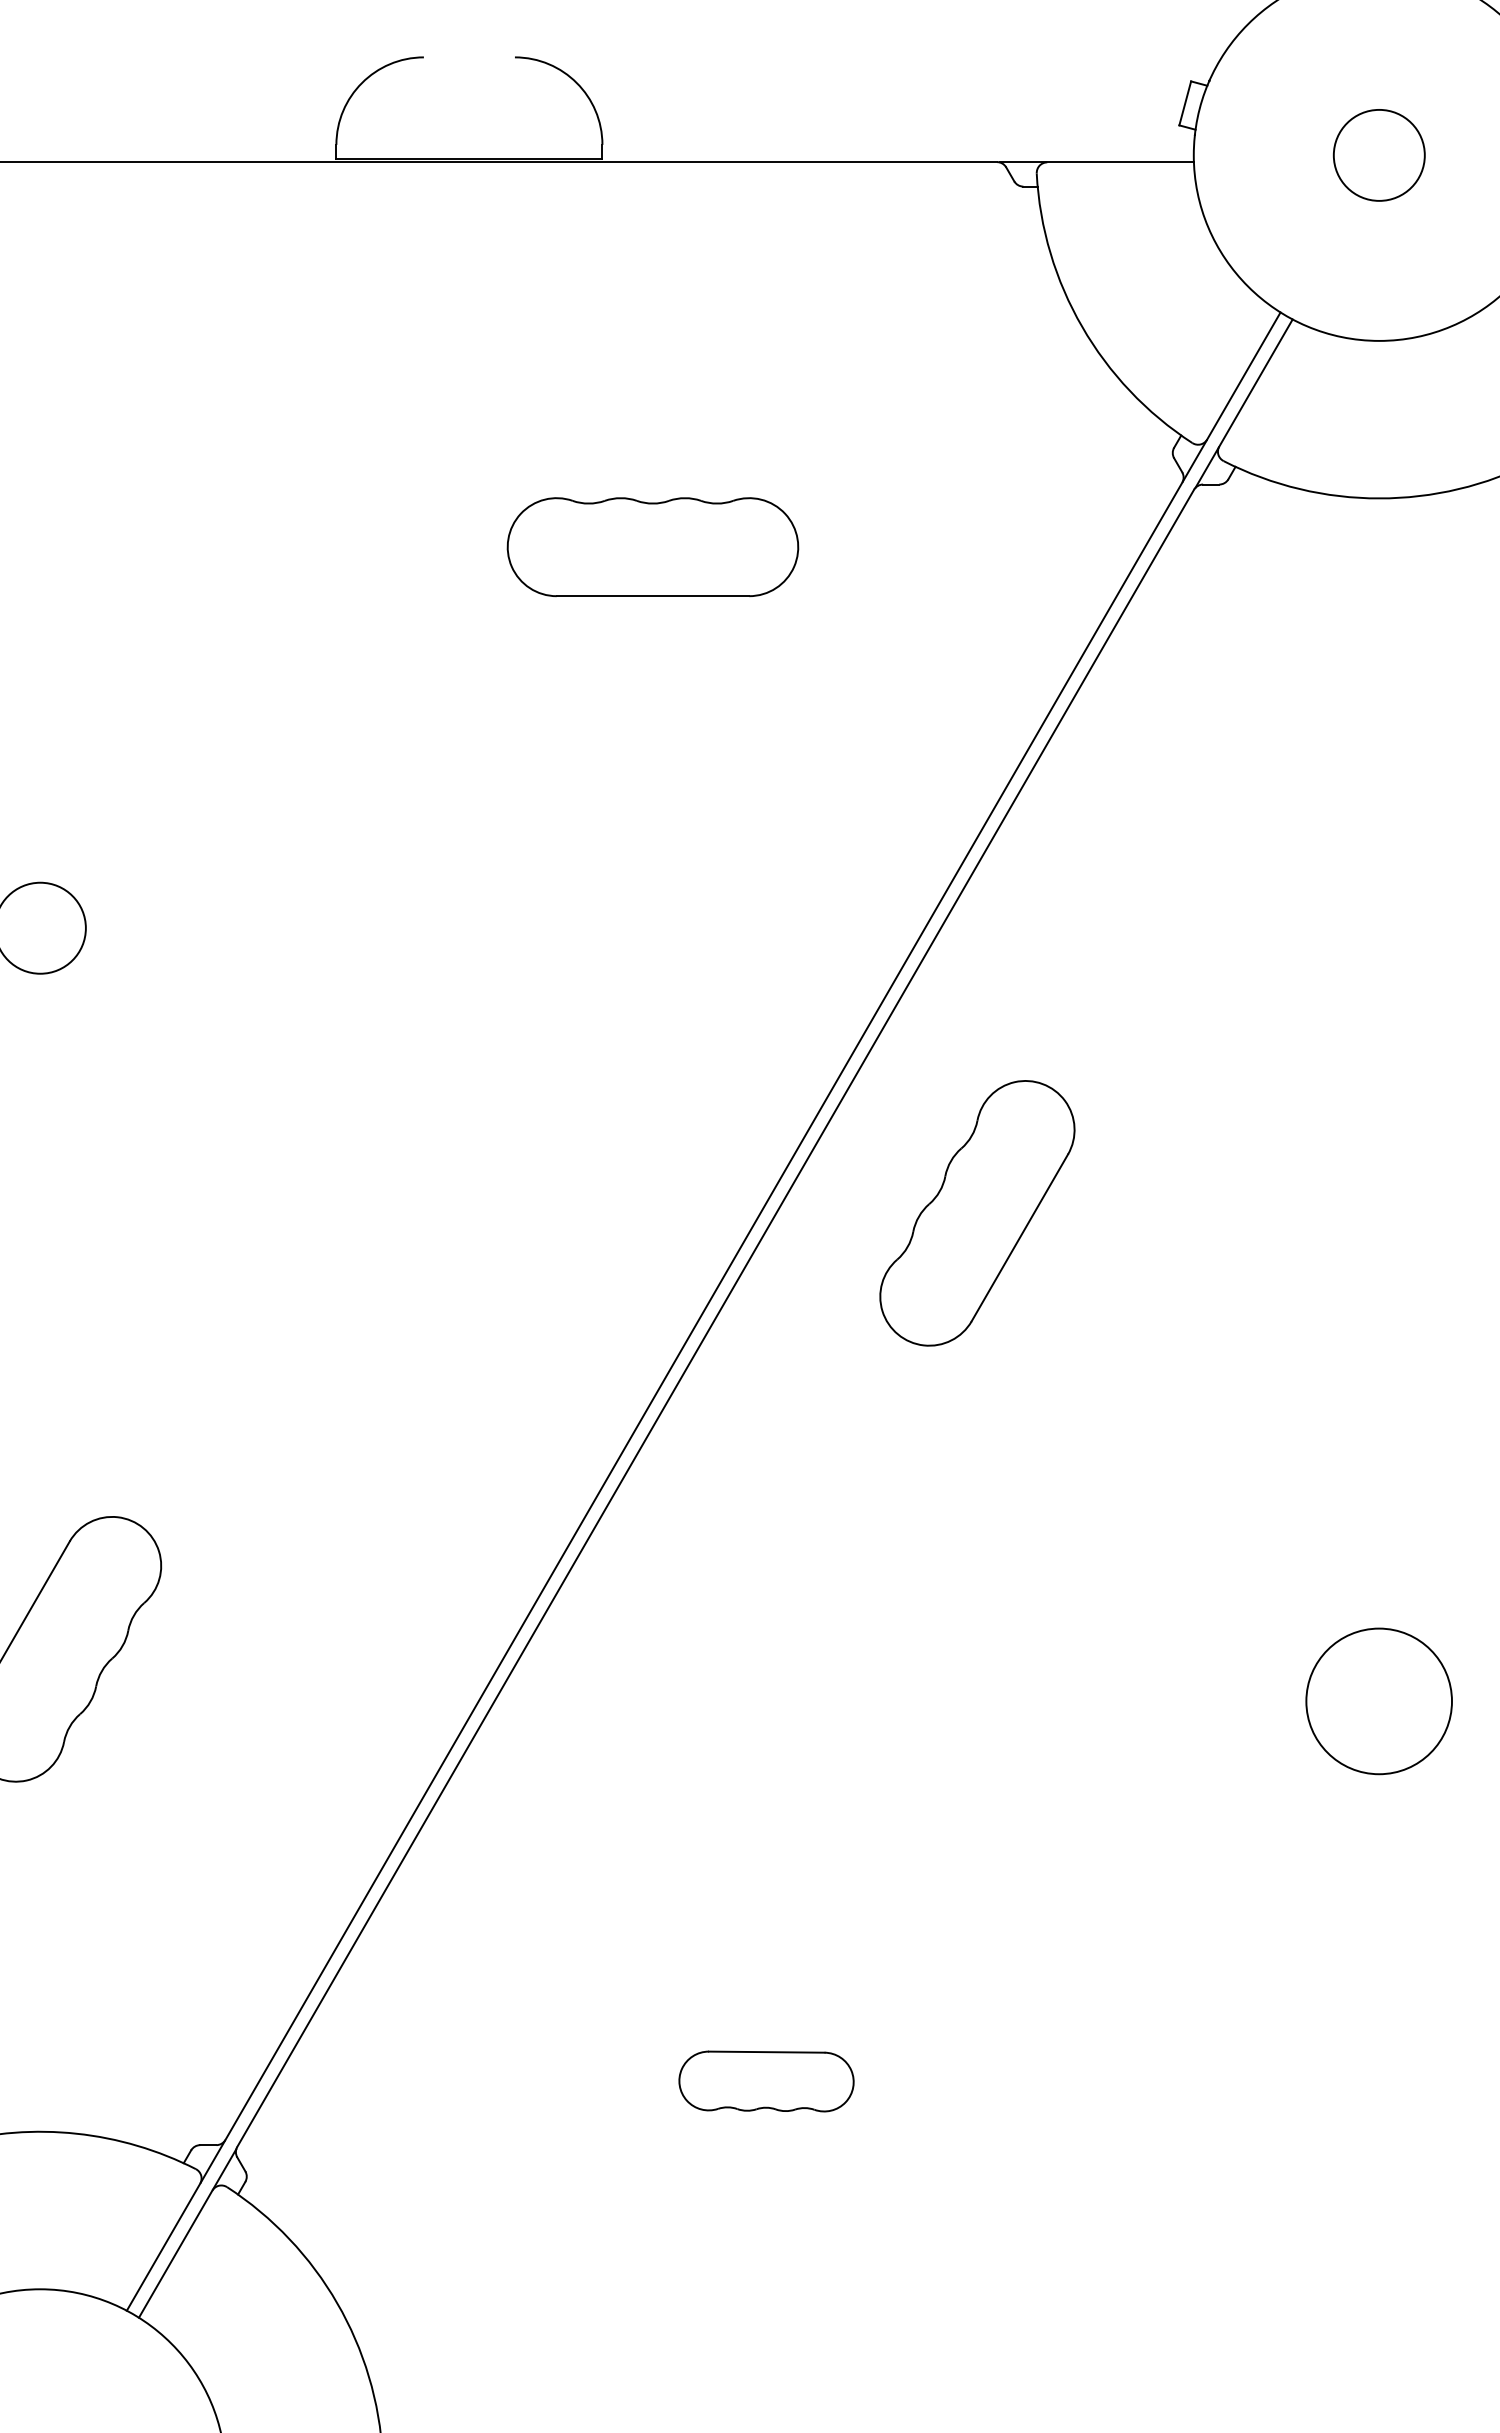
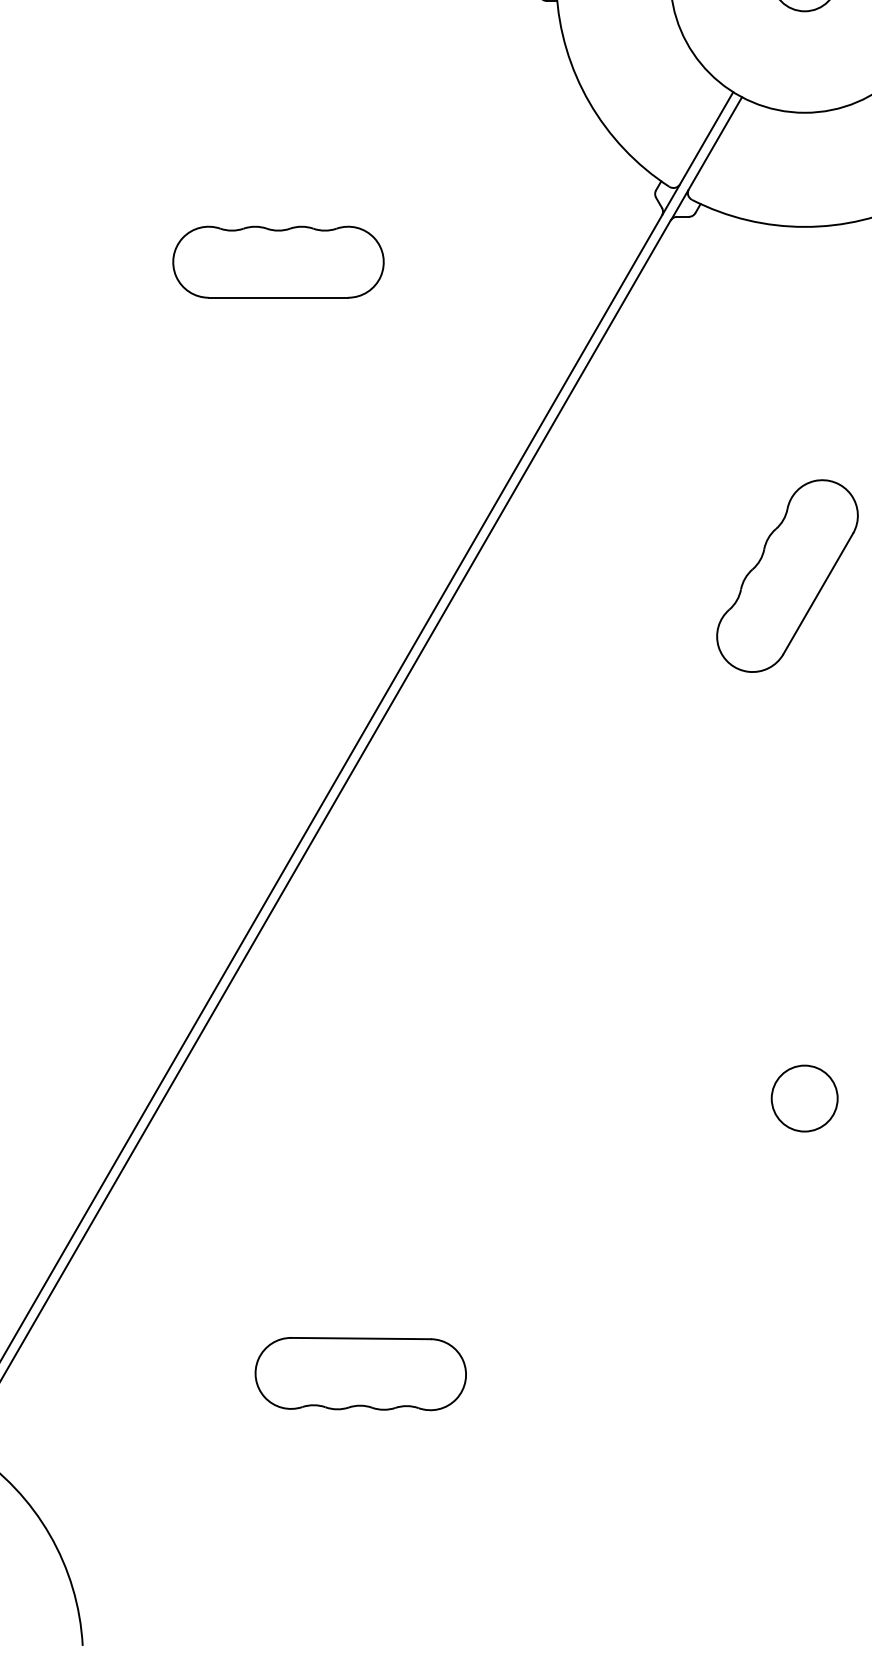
part: (977, 1213) -> (787, 576), moved
circle: (1378, 1700) -> (804, 1097), size x0.62
part: (766, 2081) -> (360, 1374), size x1.67

